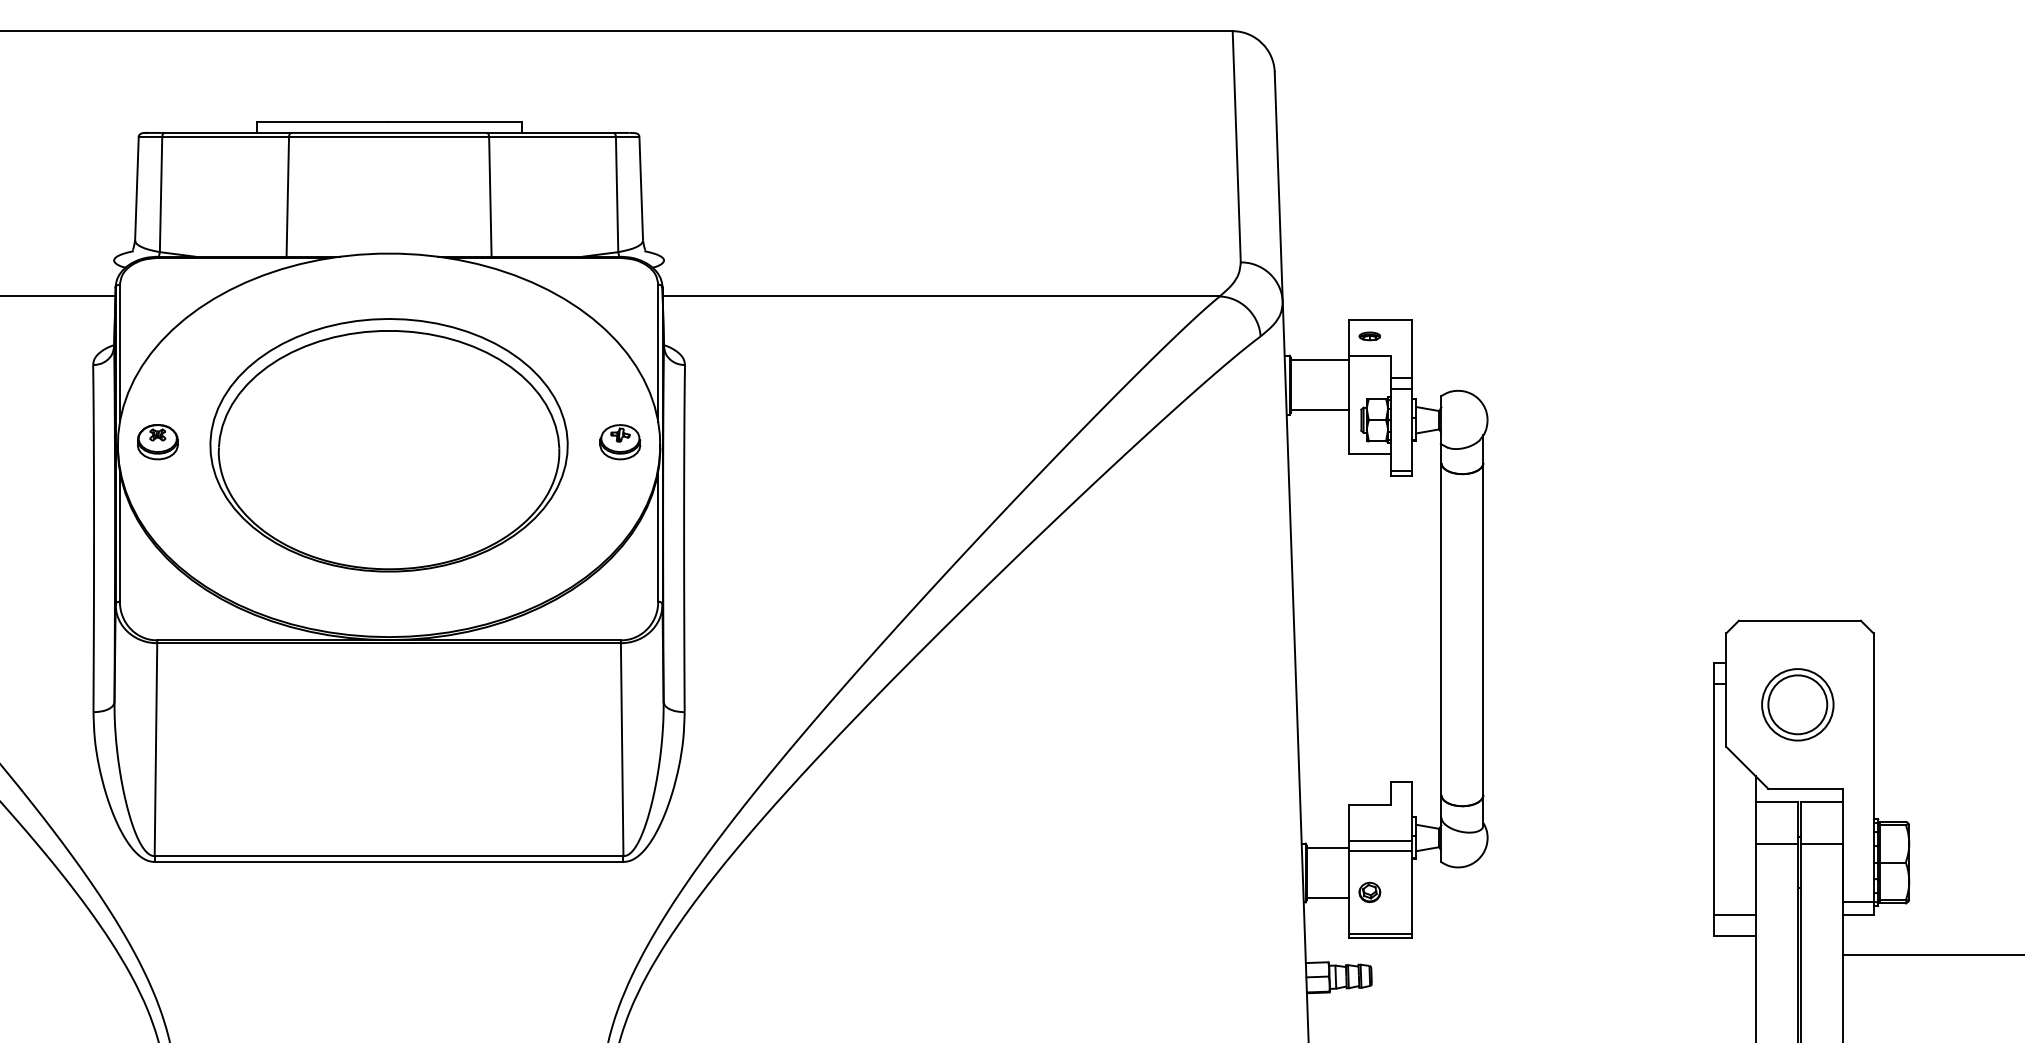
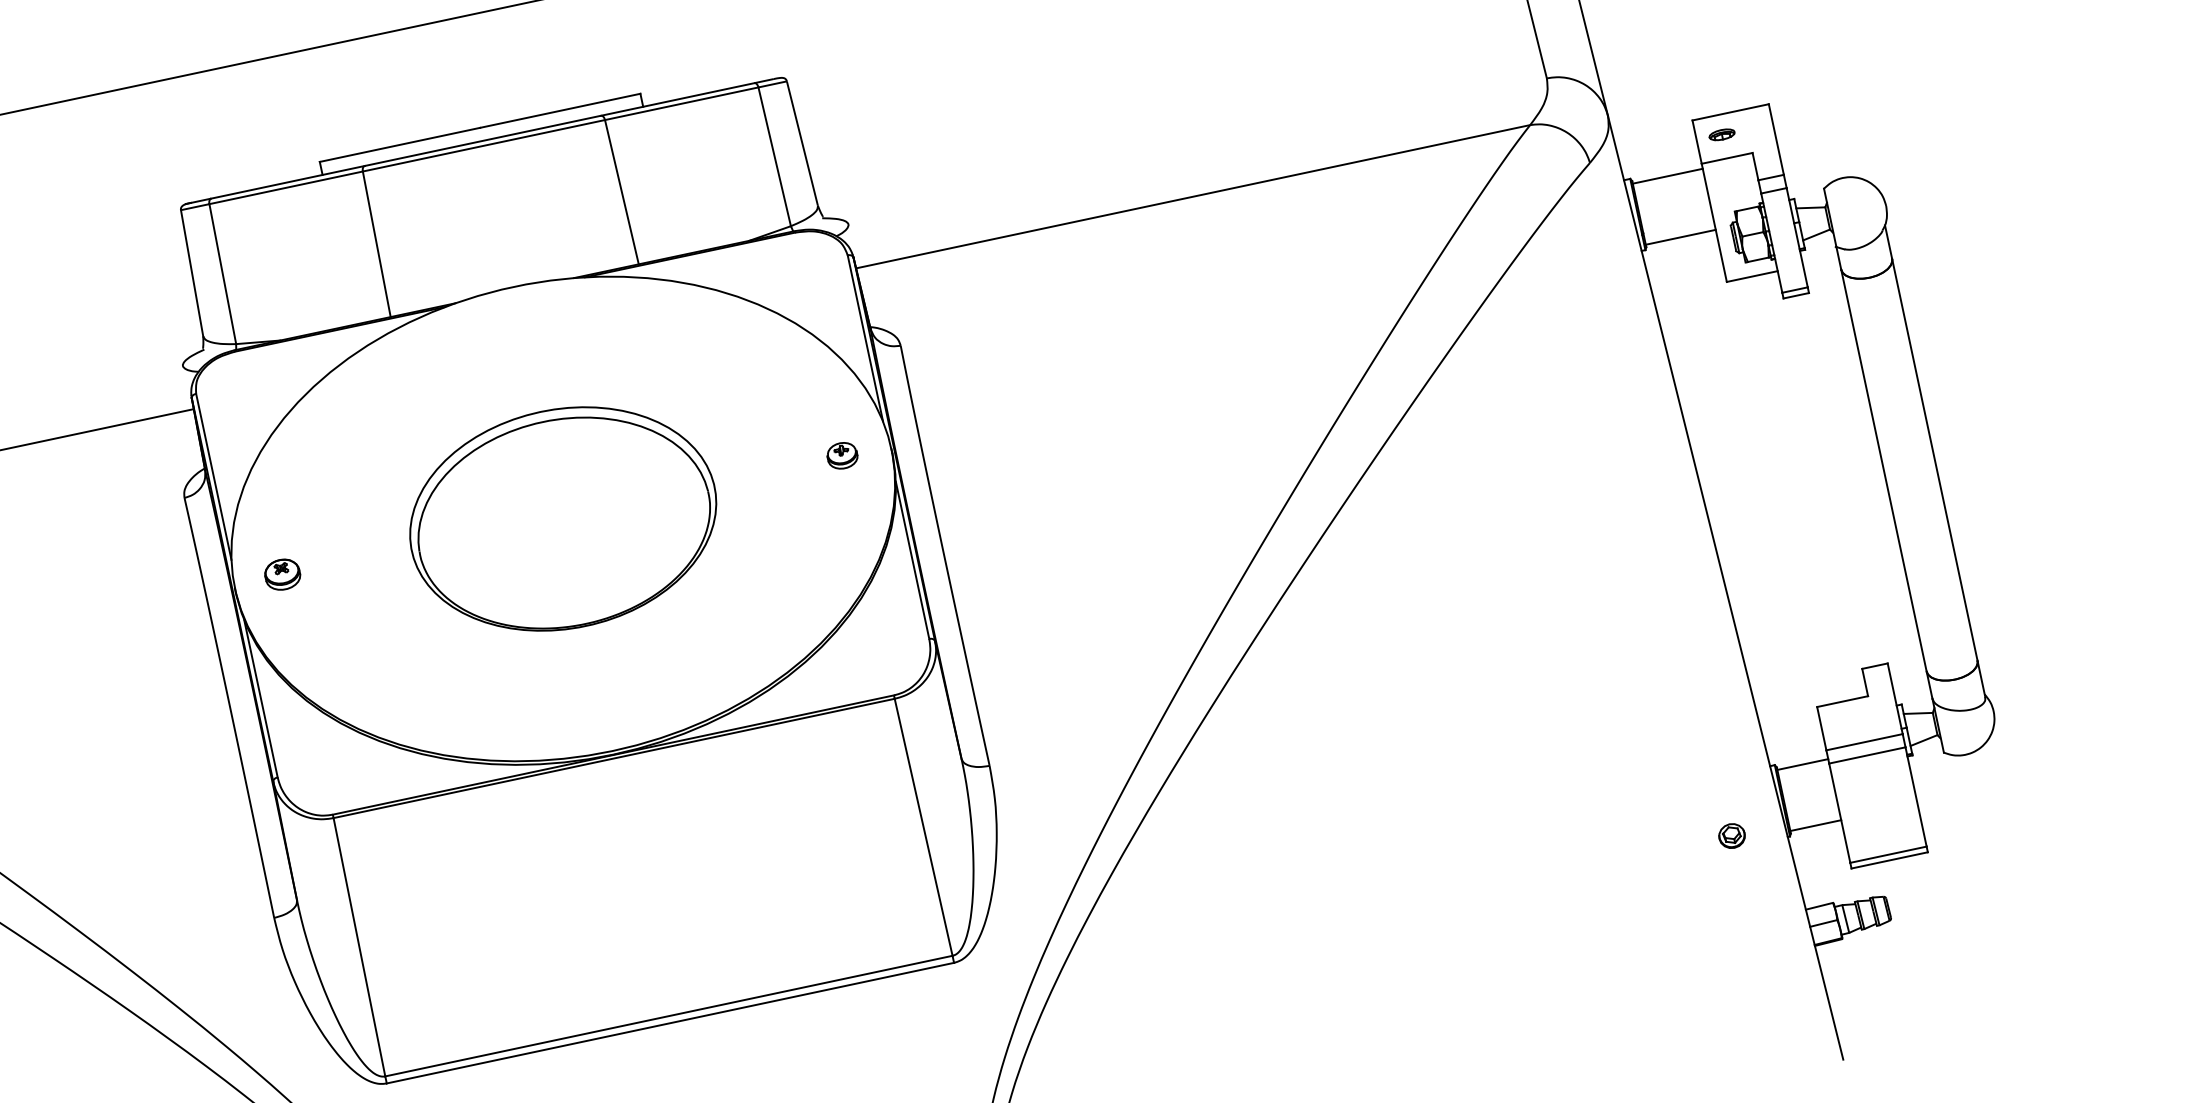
part: (157, 442) -> (282, 575), size x0.7
part: (620, 442) -> (842, 455), size x0.6
part: (388, 445) -> (562, 519), size x0.7
part: (1369, 892) -> (1731, 836), moved

